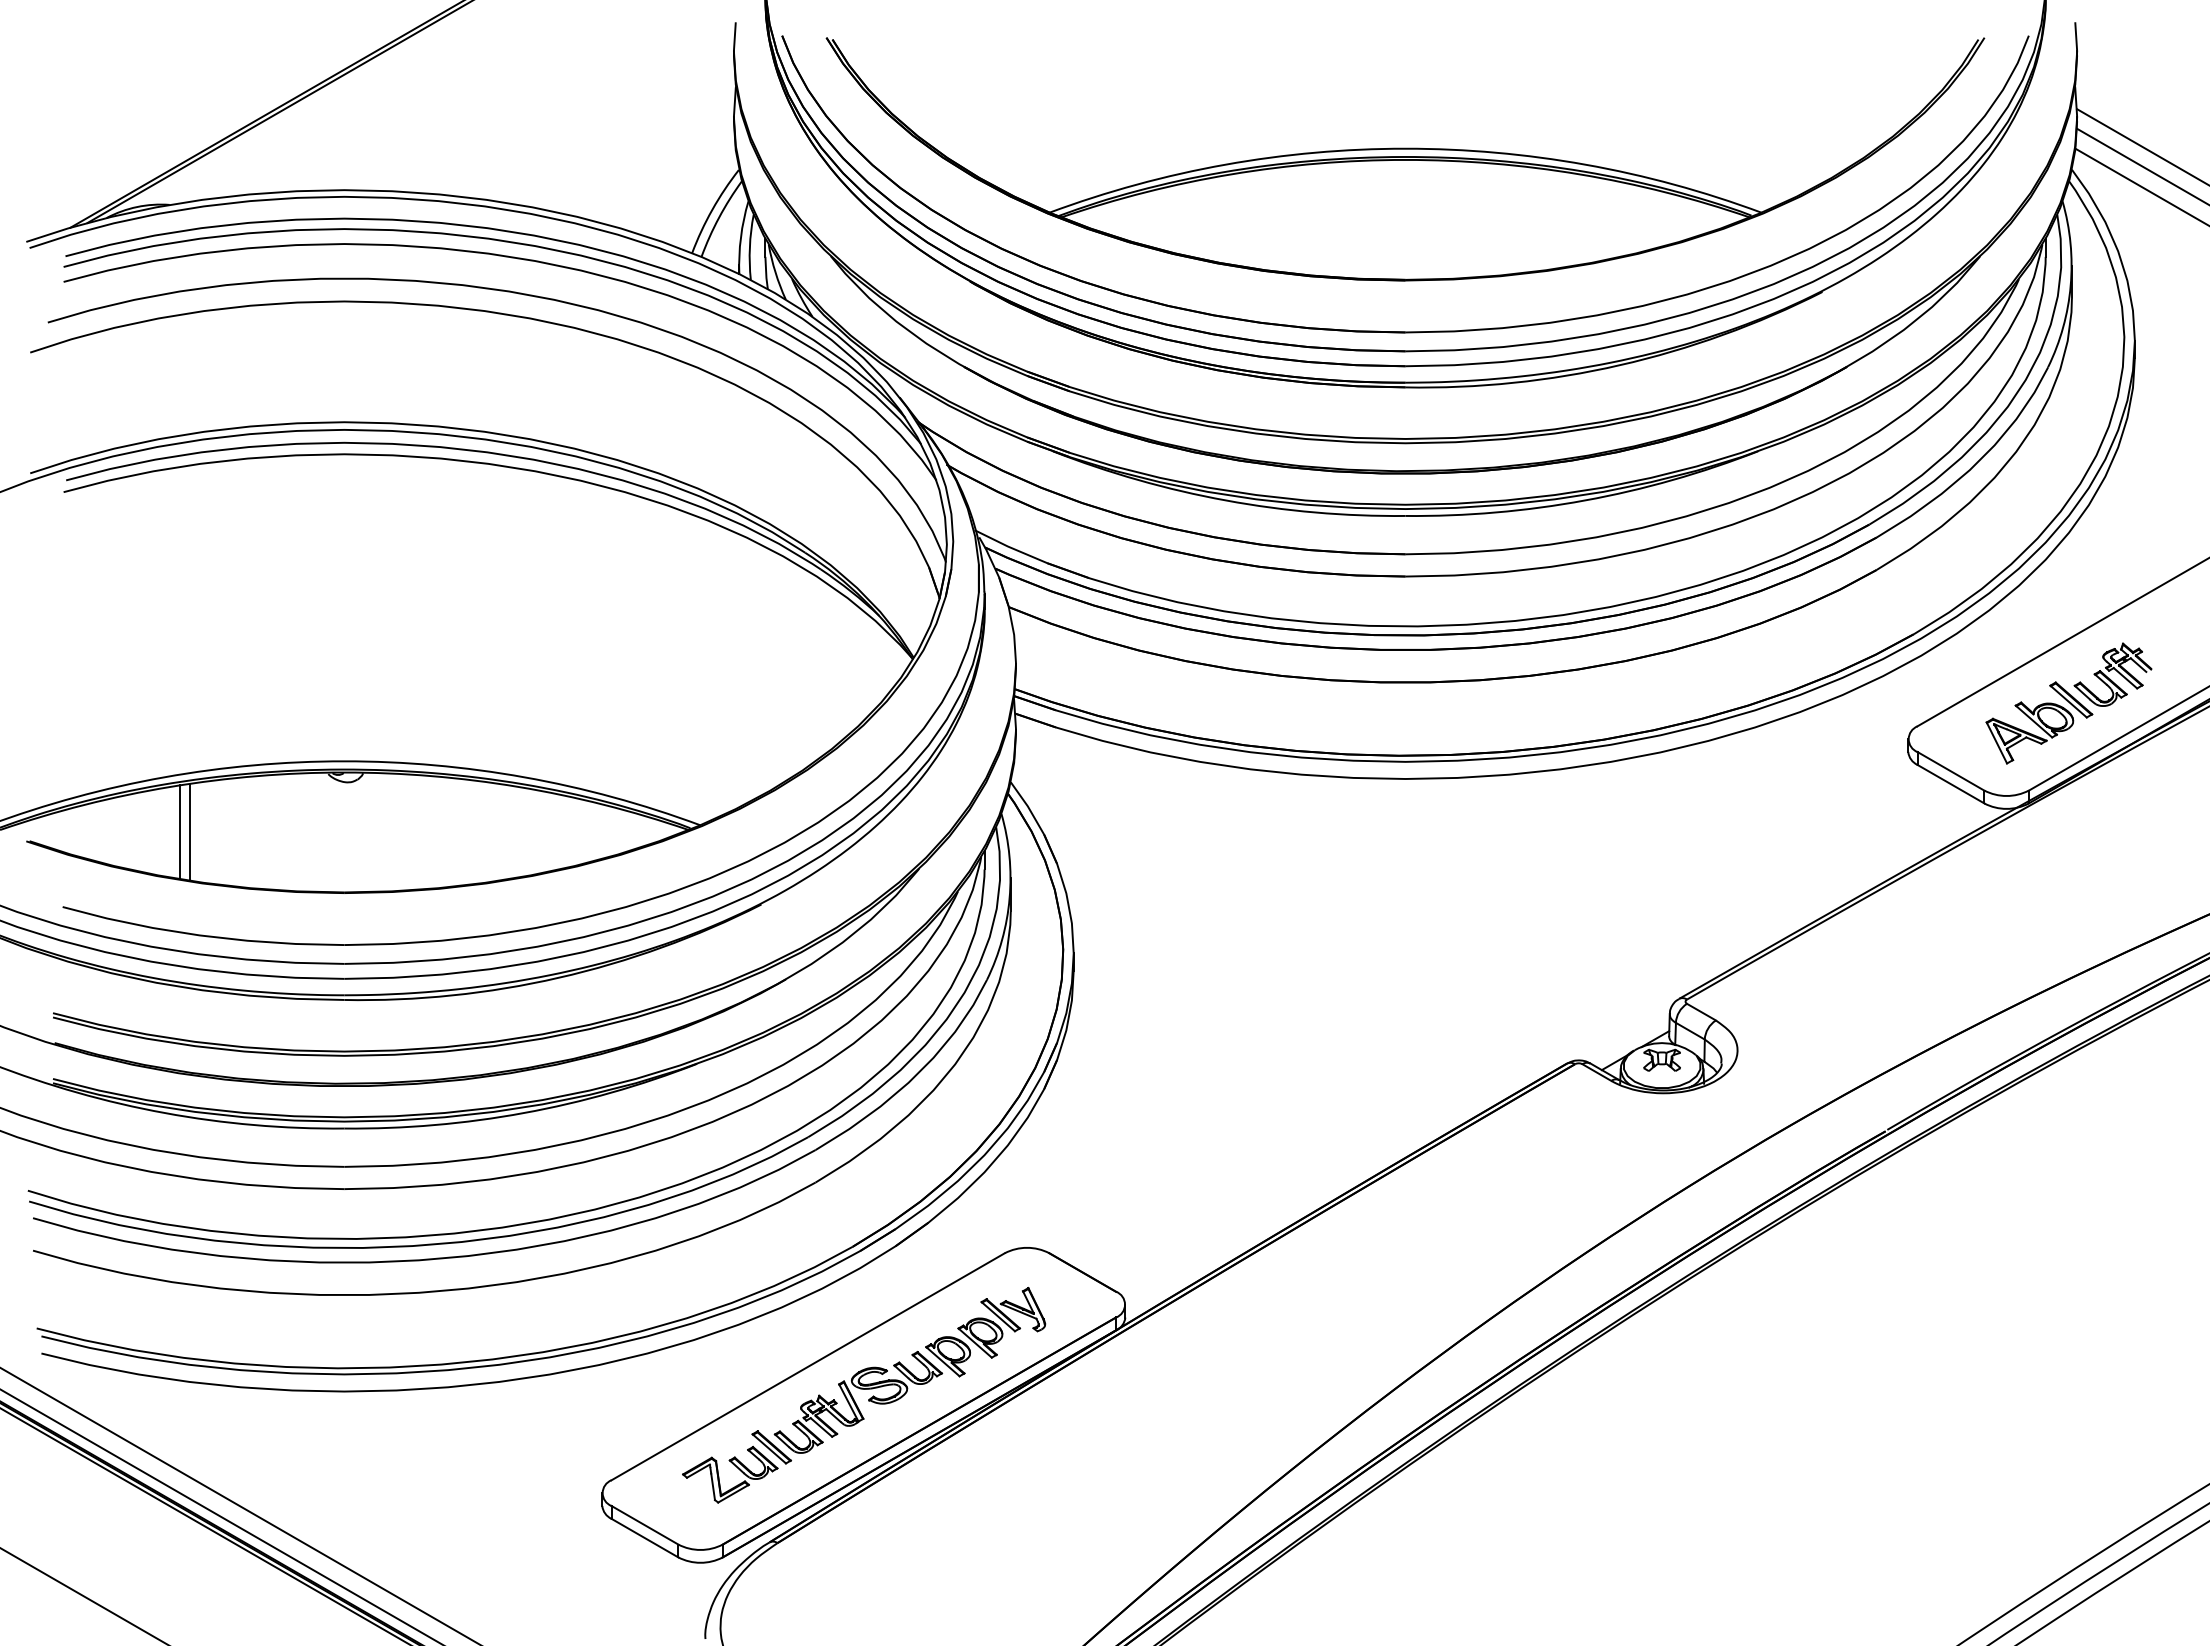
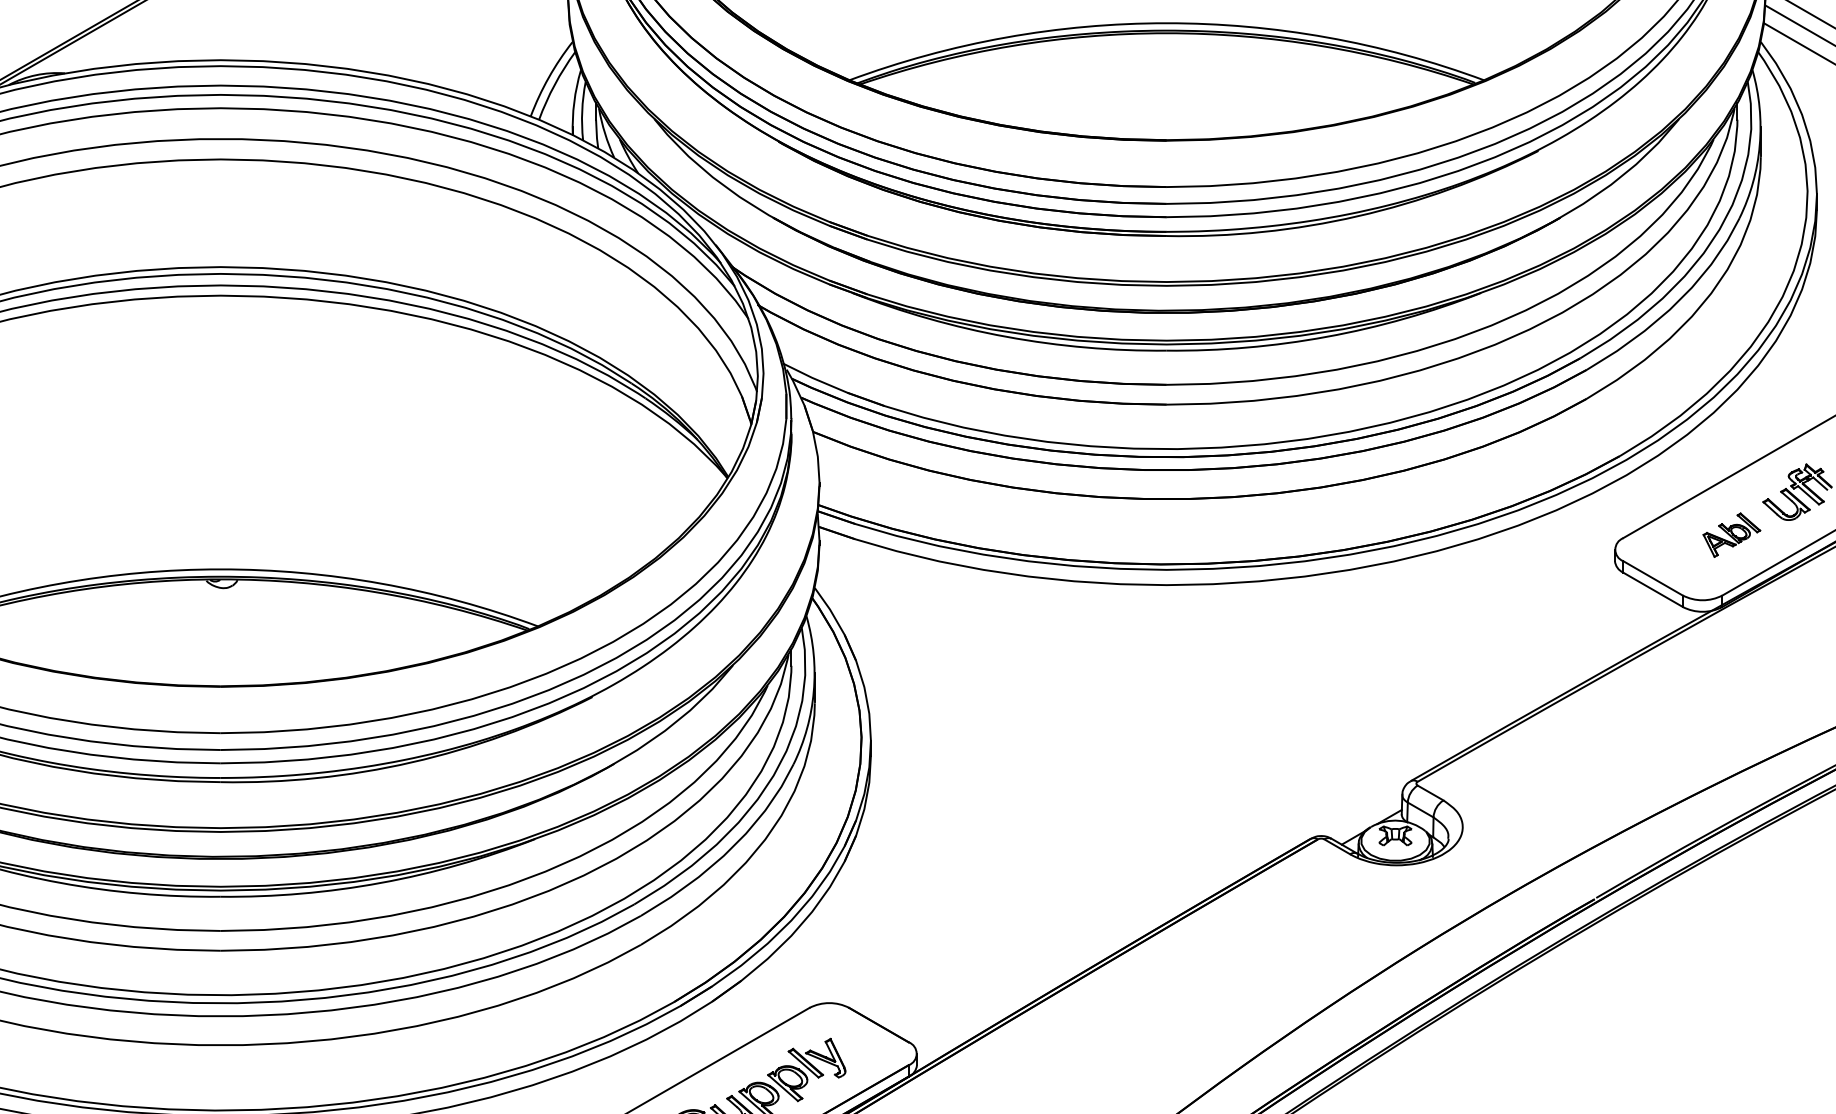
part: (2039, 722) -> (1731, 534), size x0.6
line: (189, 831) -> (82, 631), removed
line: (180, 832) -> (74, 632), removed

